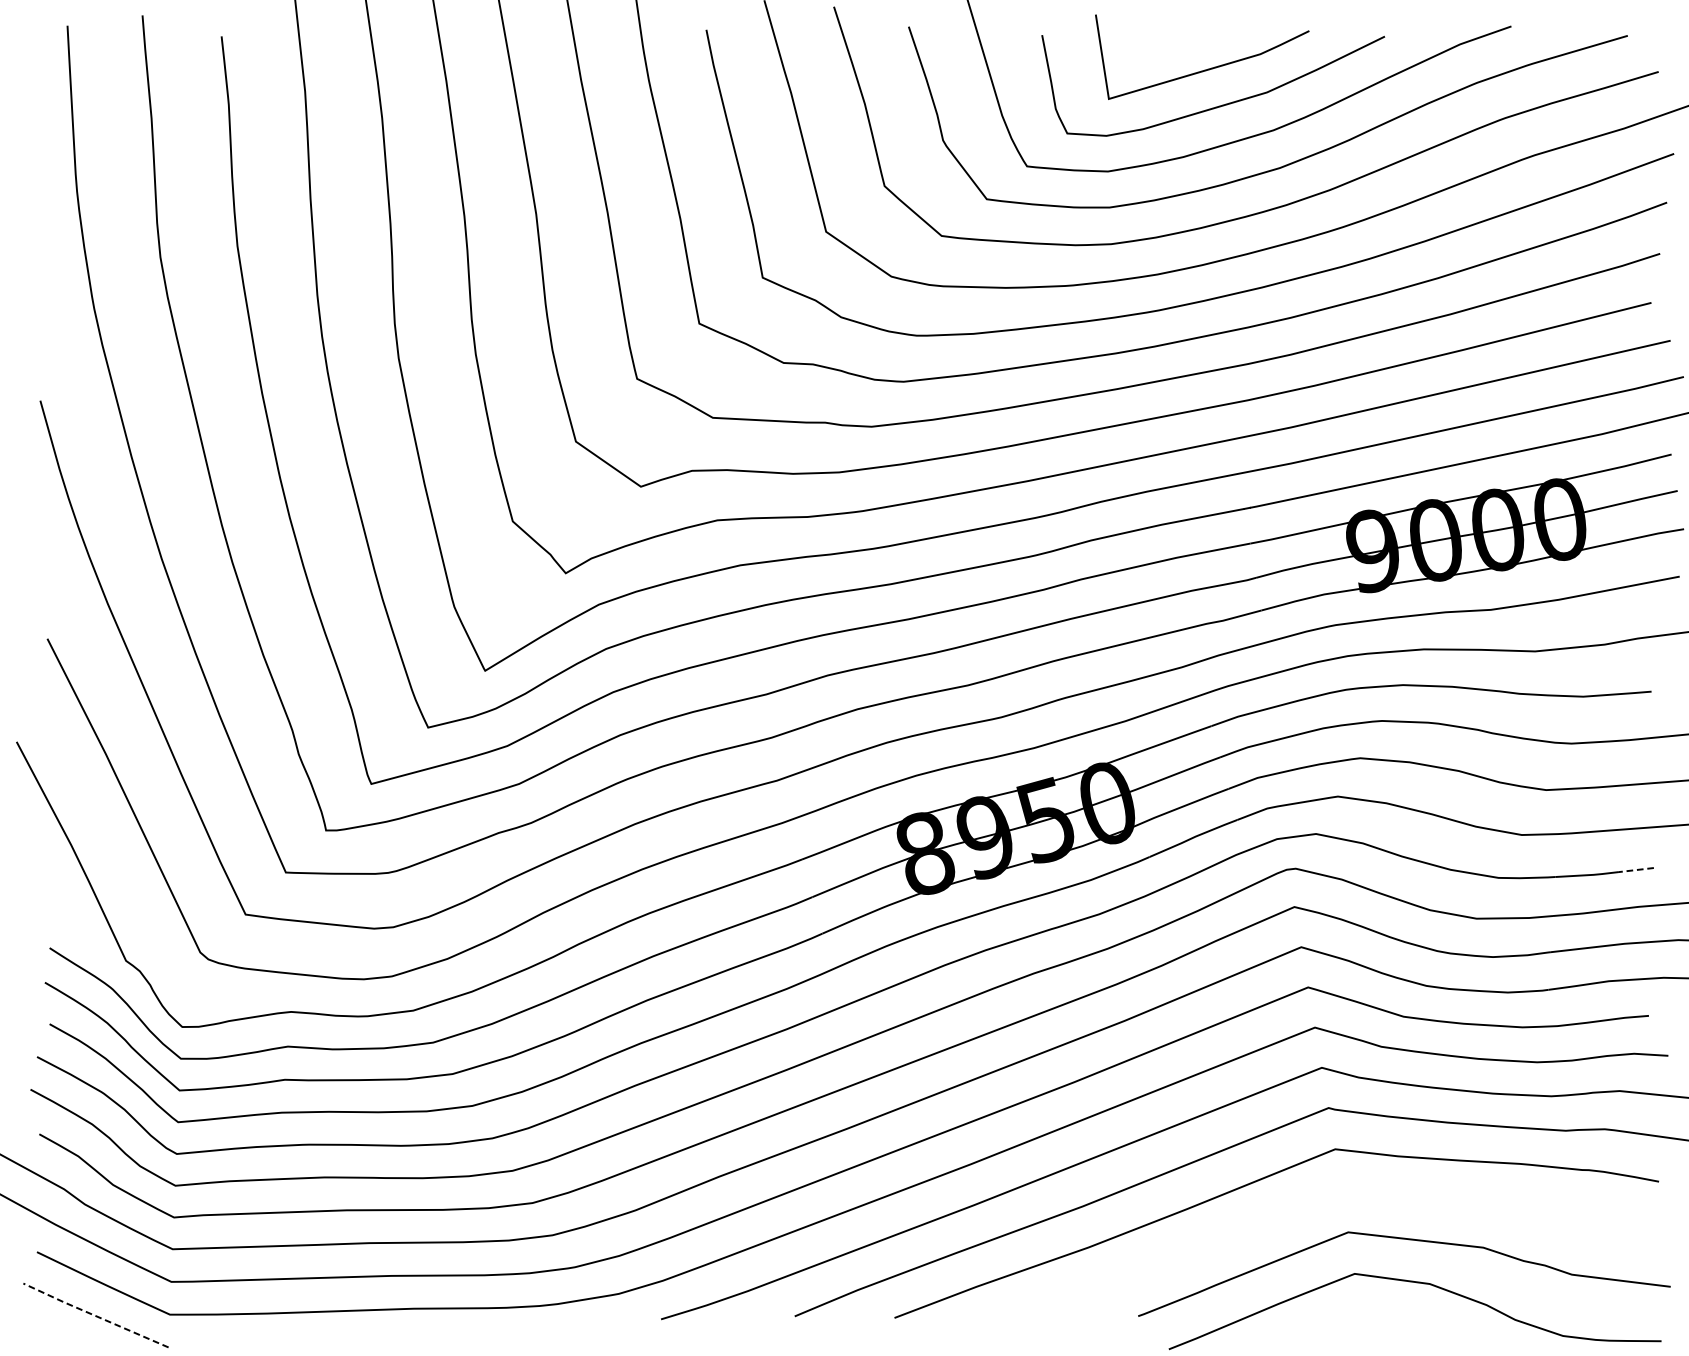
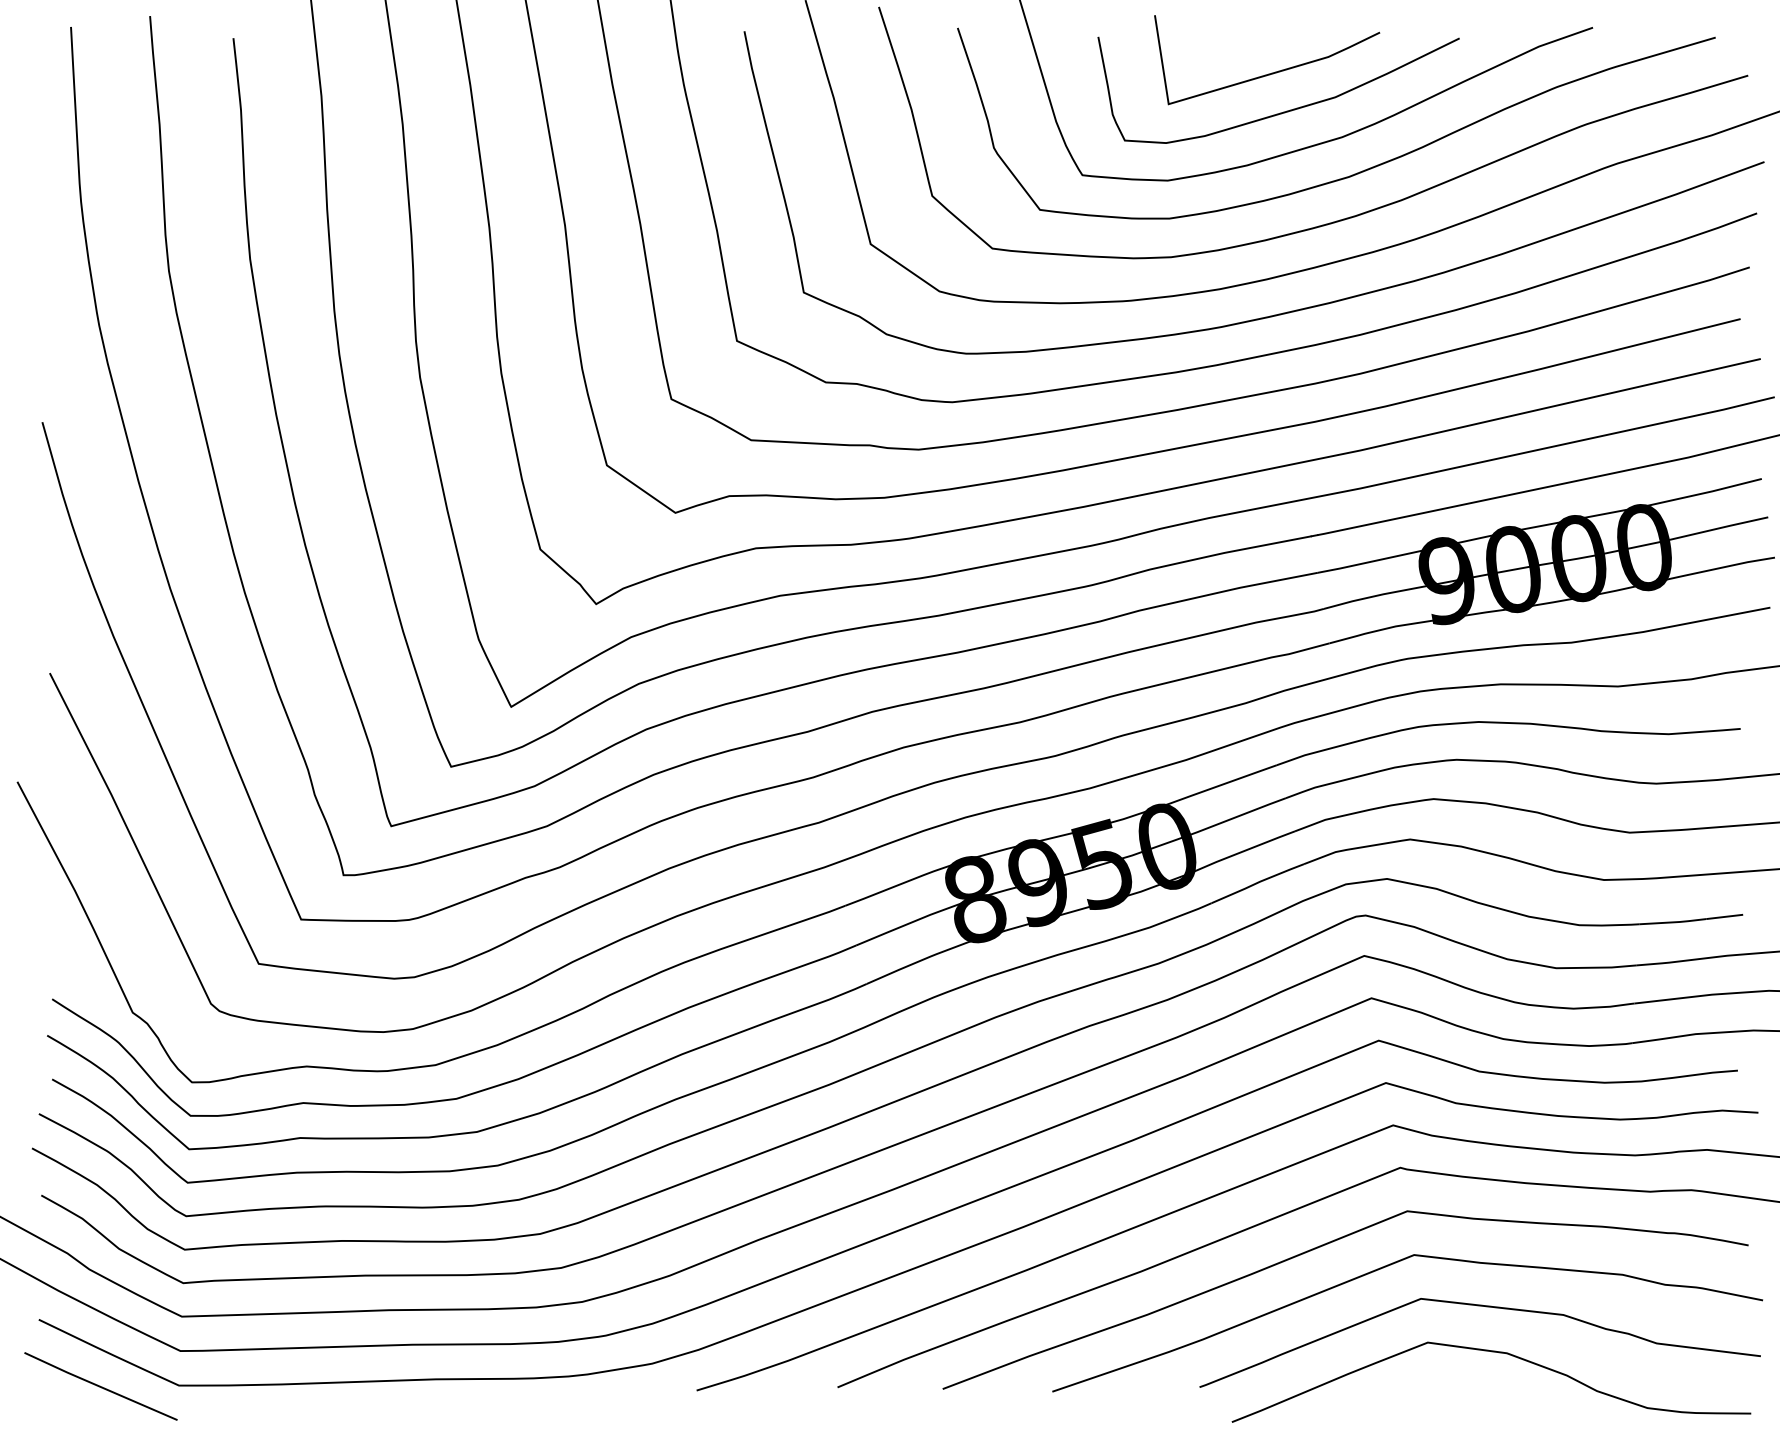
line: (1636, 869) -> (1724, 916), dashed -> solid
curve: (1315, 1202) -> (1386, 1267), added
line: (94, 1315) -> (99, 1386), dashed -> solid

